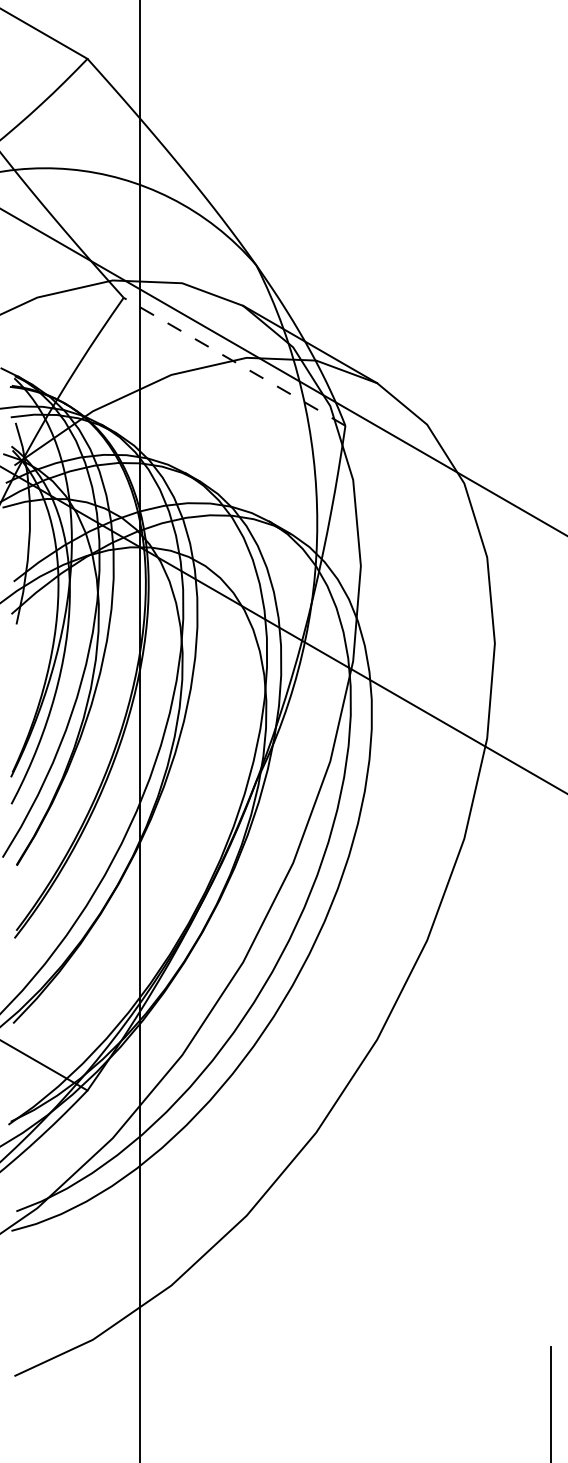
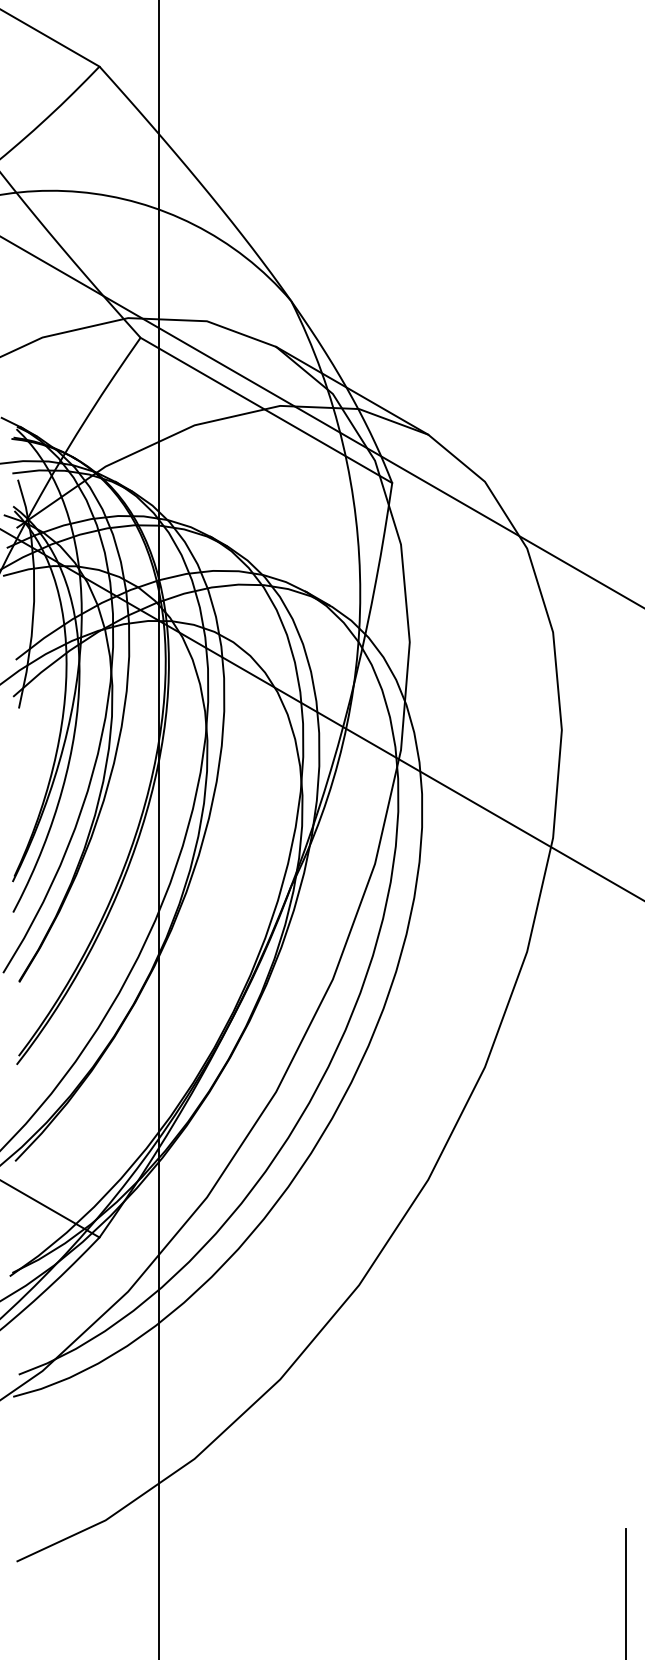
line: (233, 361) -> (265, 410), dashed -> solid

